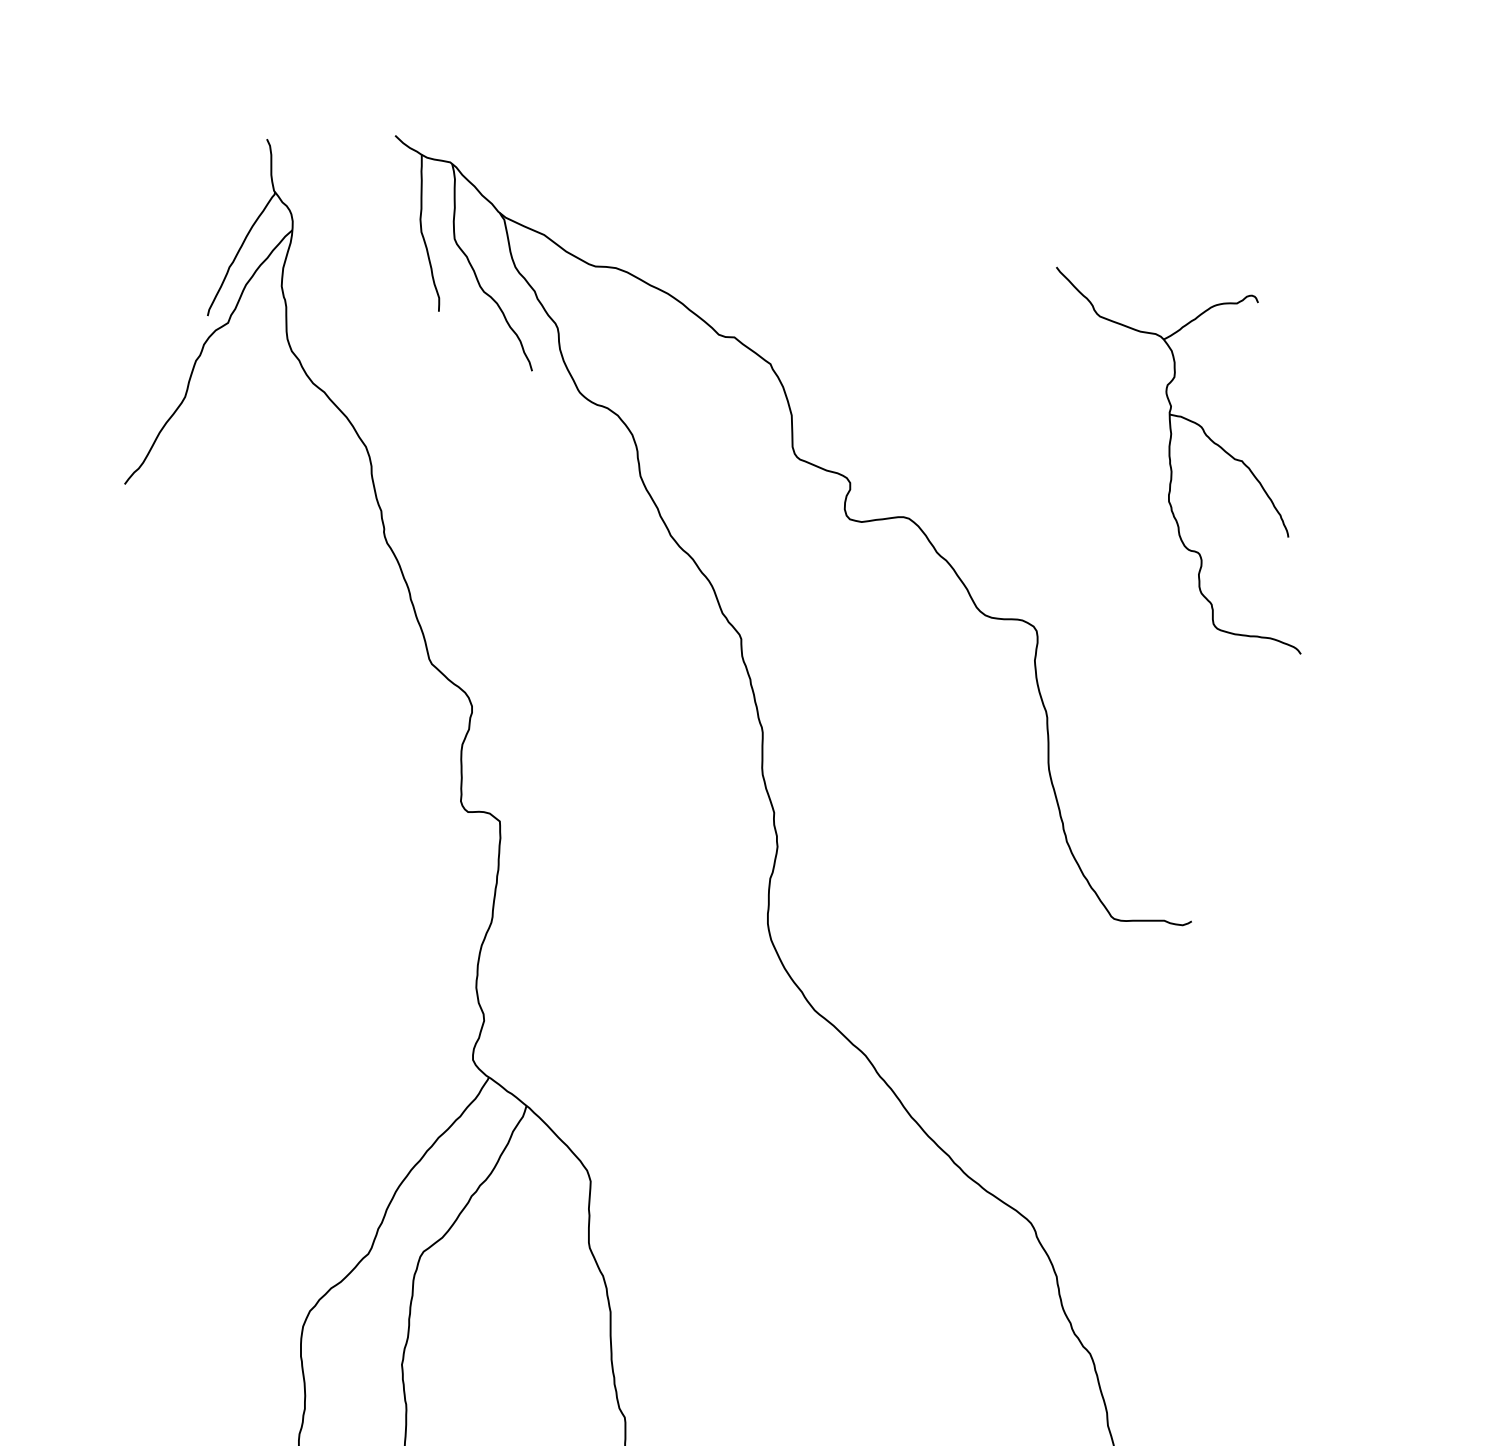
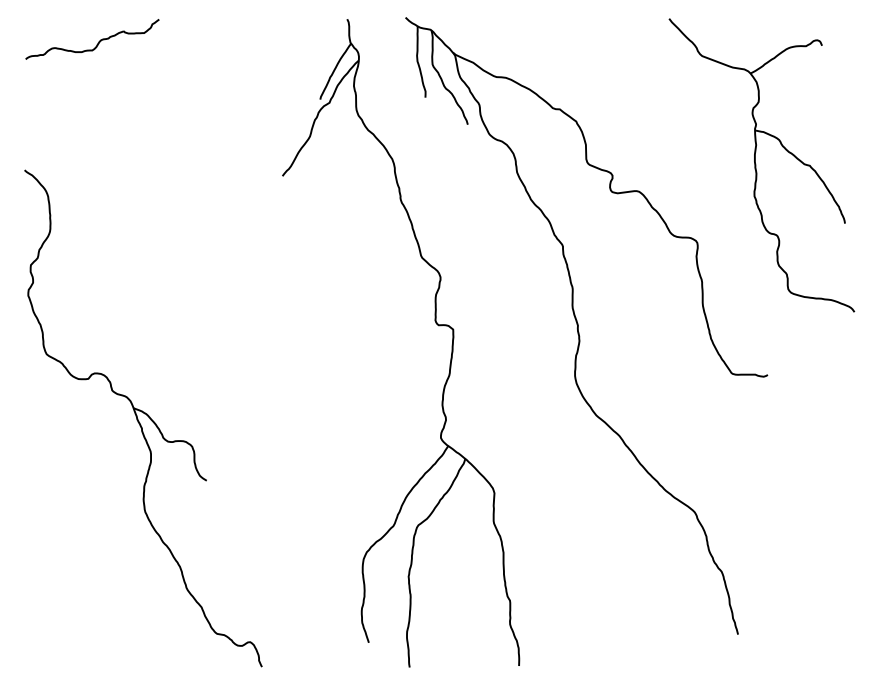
part: (1177, 460) -> (761, 165), size x1.67

